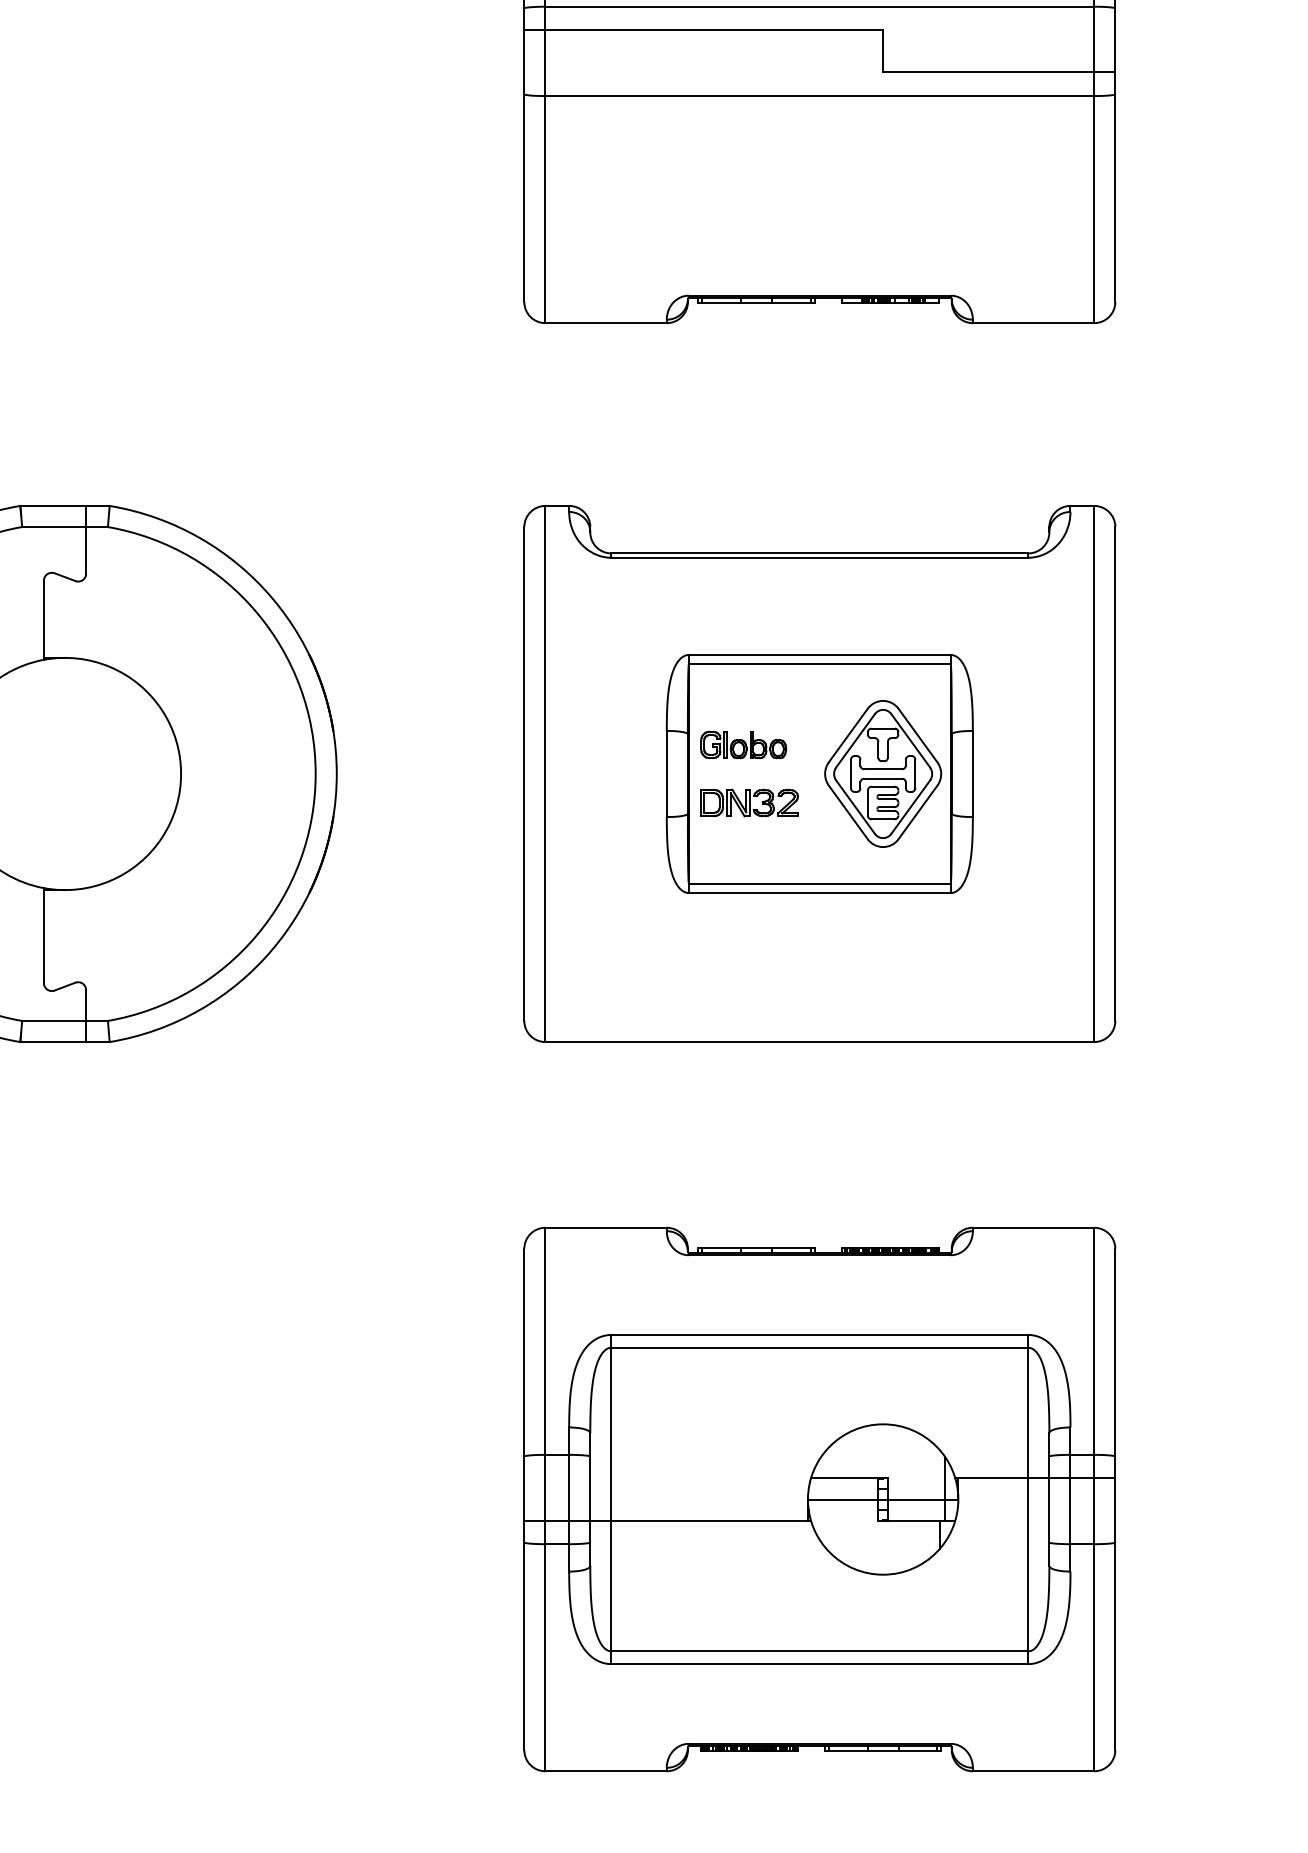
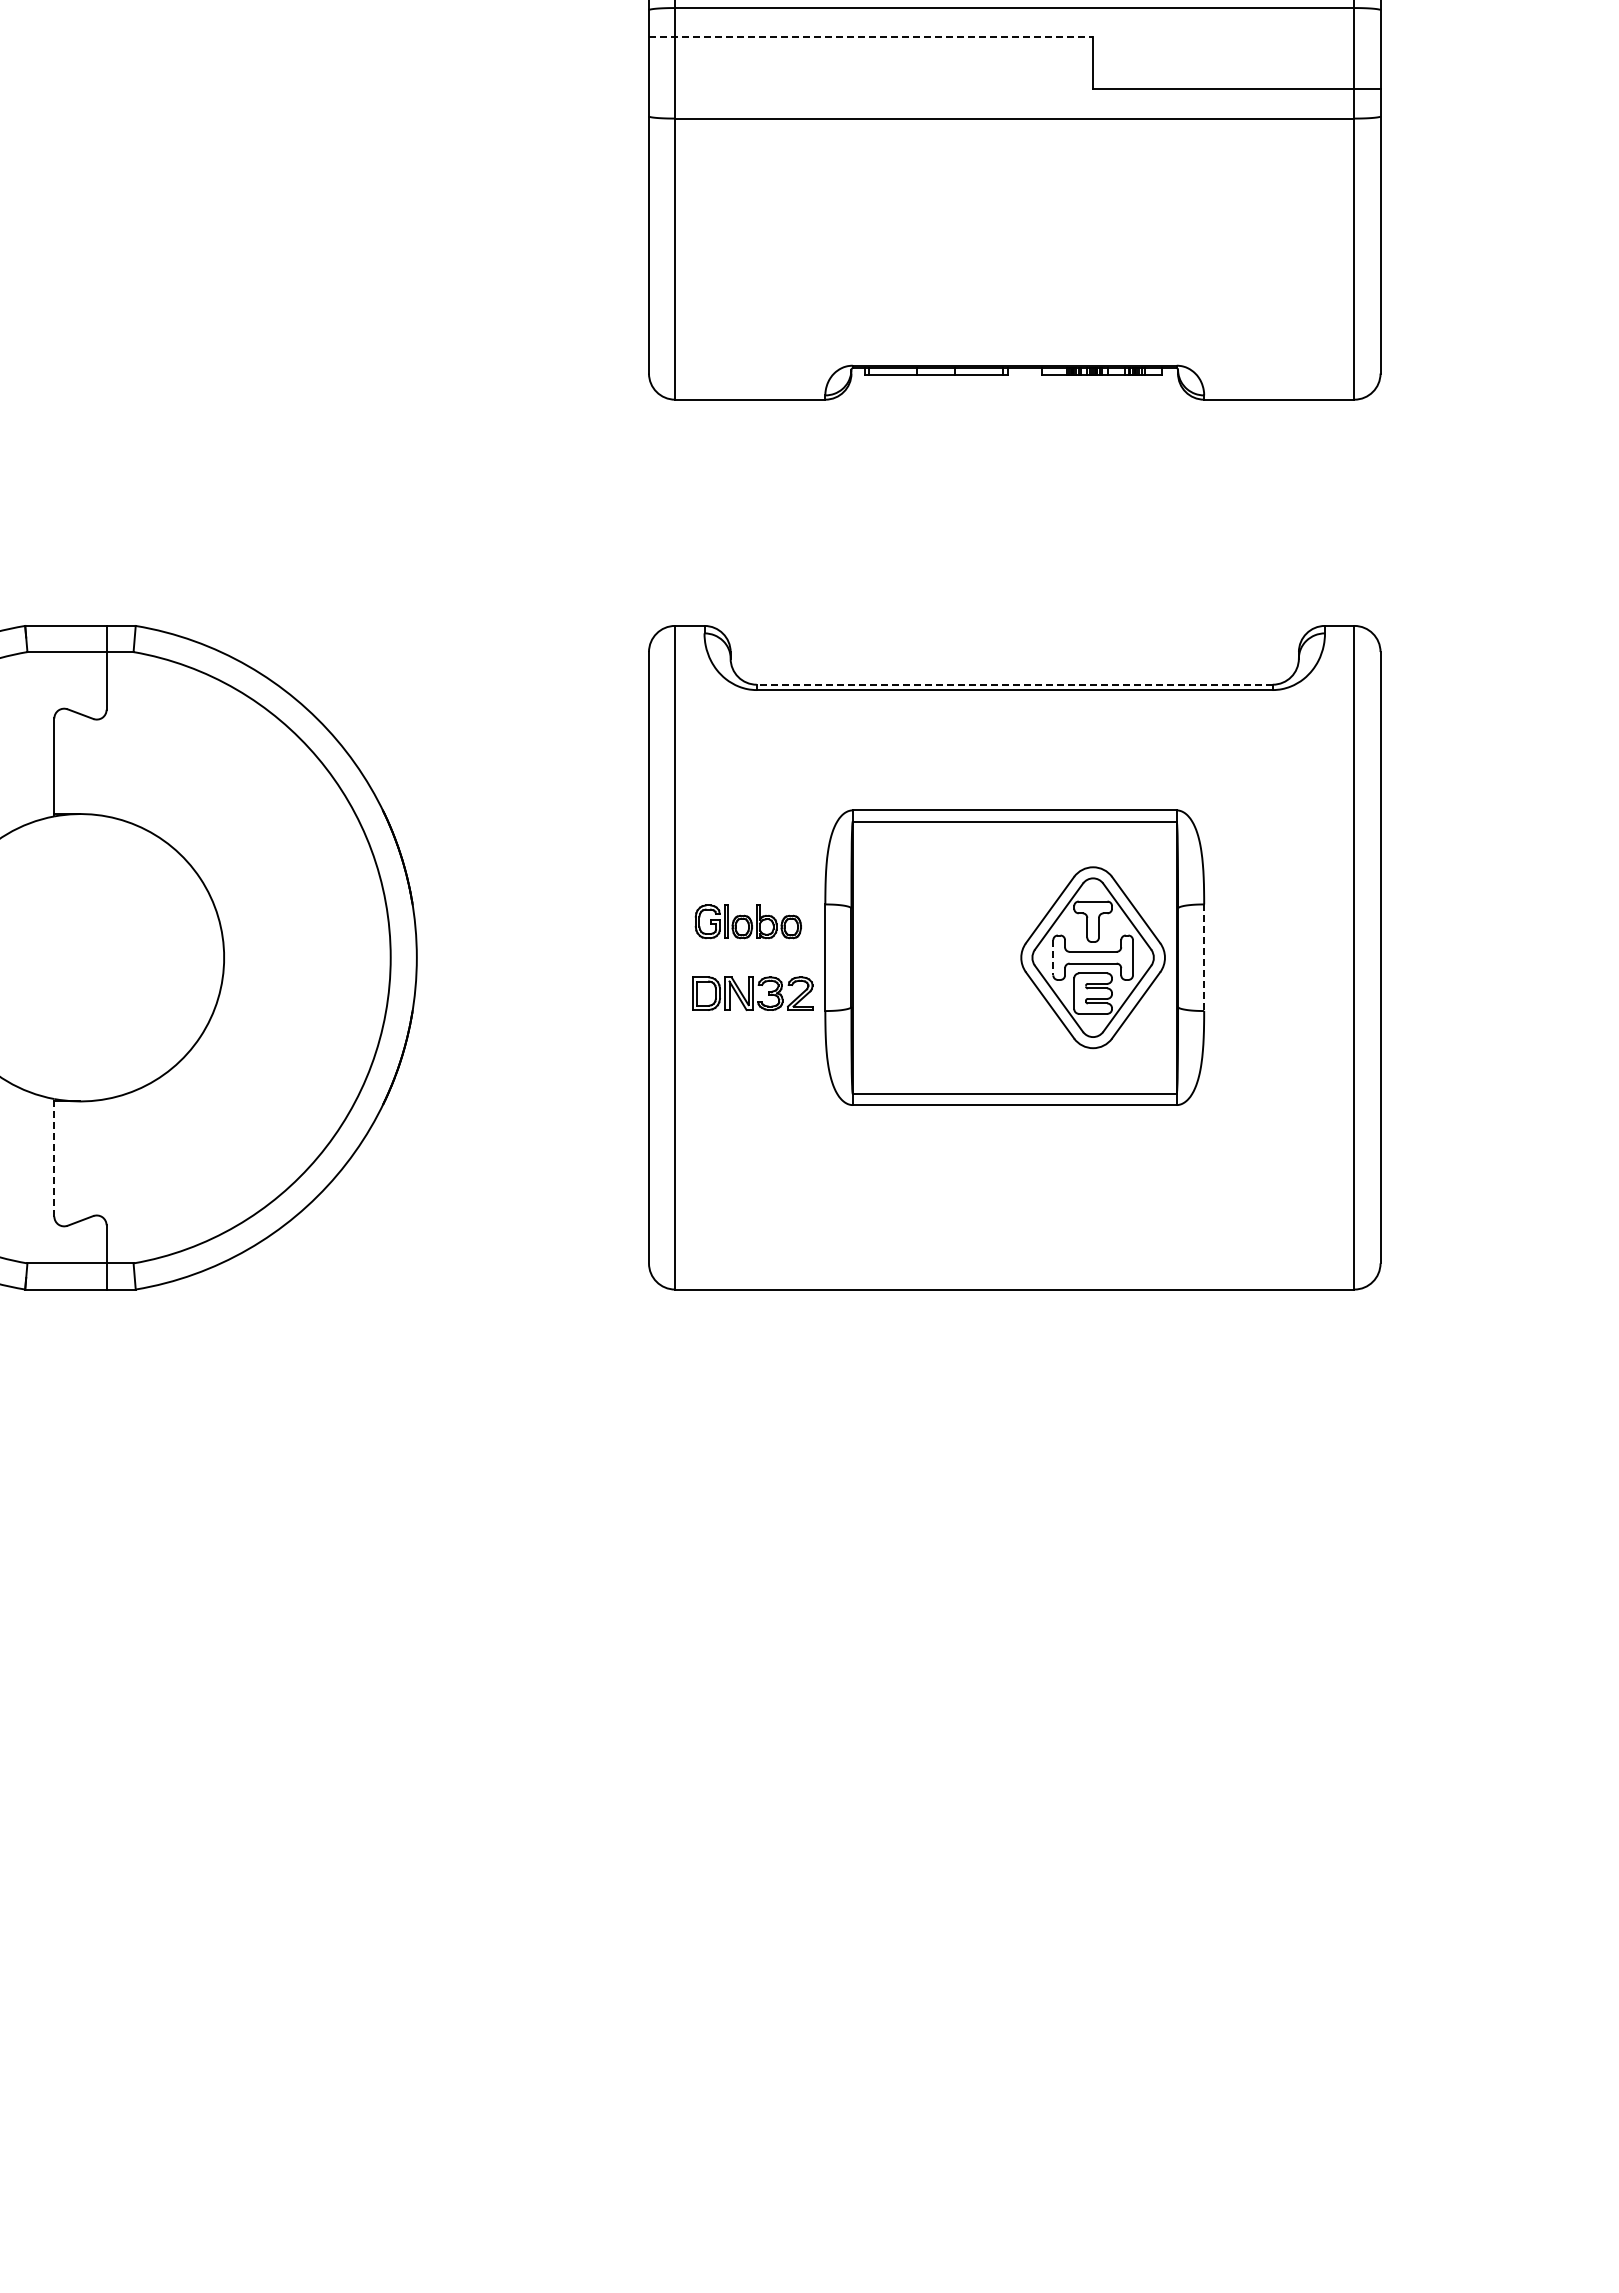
line: (704, 30) -> (871, 37), solid -> dashed
line: (819, 553) -> (1014, 684), solid -> dashed
part: (742, 744) -> (747, 921), moved
line: (851, 773) -> (1053, 957), solid -> dashed
line: (973, 774) -> (1204, 958), solid -> dashed
part: (749, 802) -> (752, 993), moved
line: (44, 935) -> (54, 1157), solid -> dashed
part: (819, 1499) -> (1014, 1855), removed

